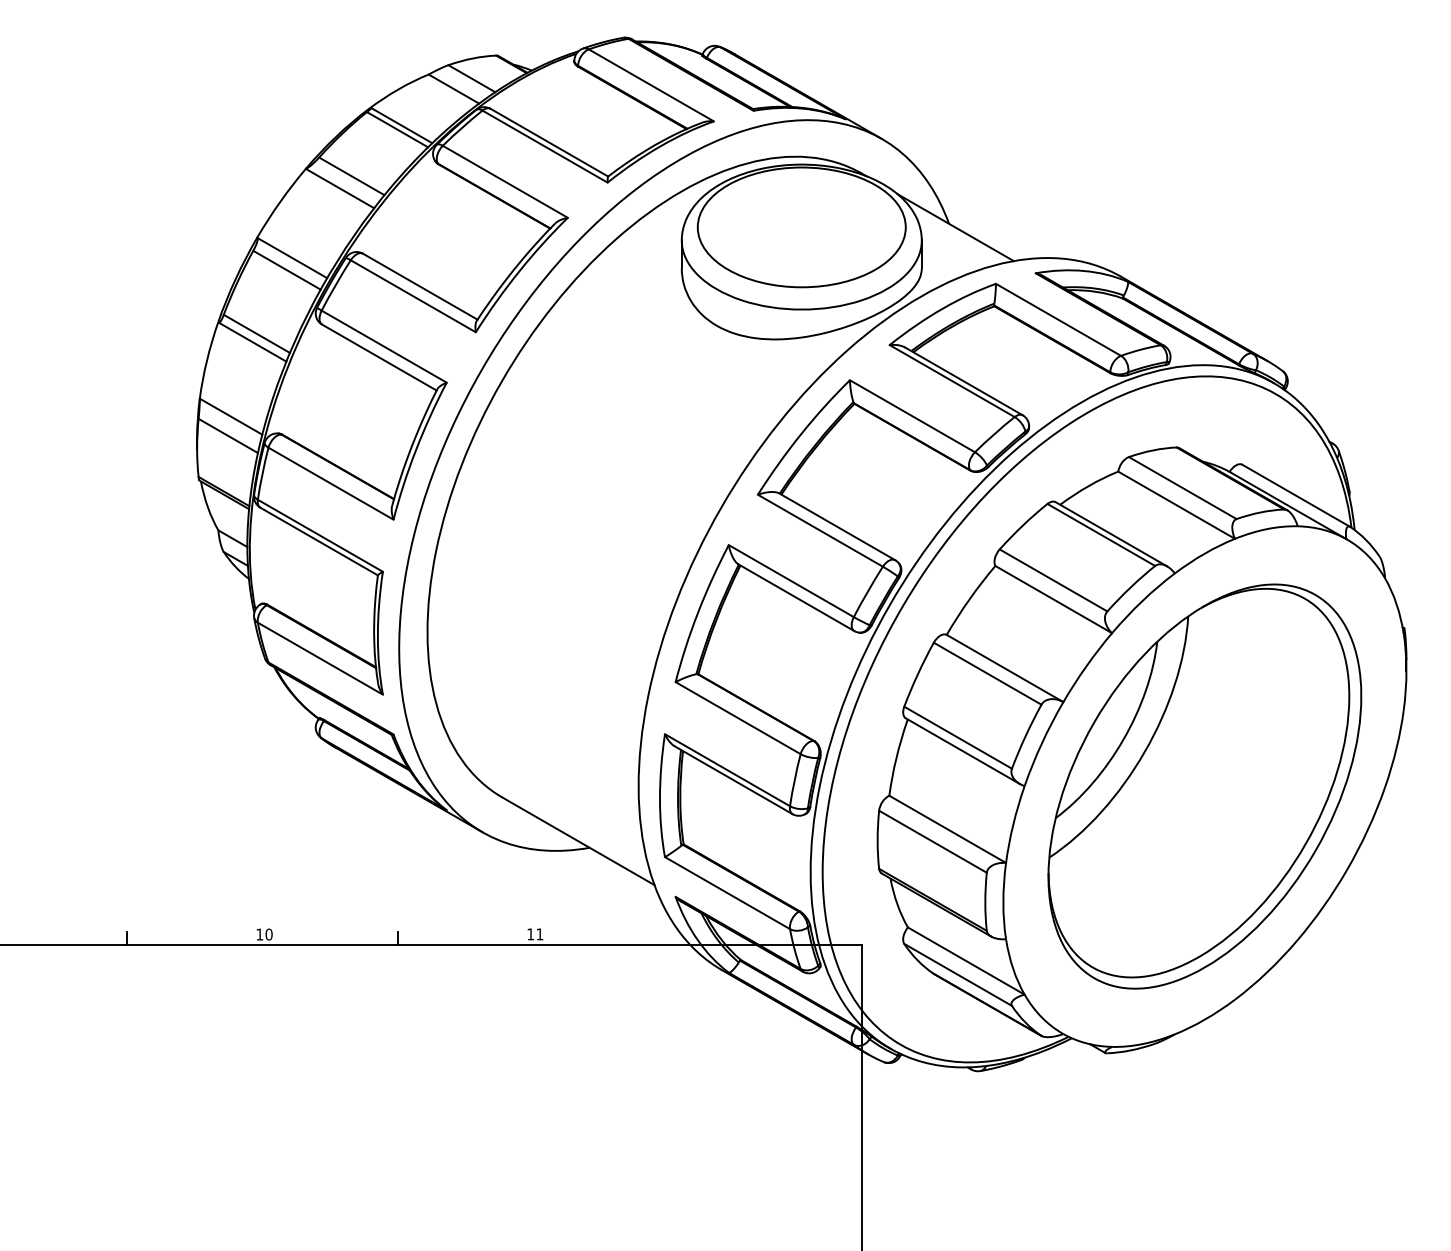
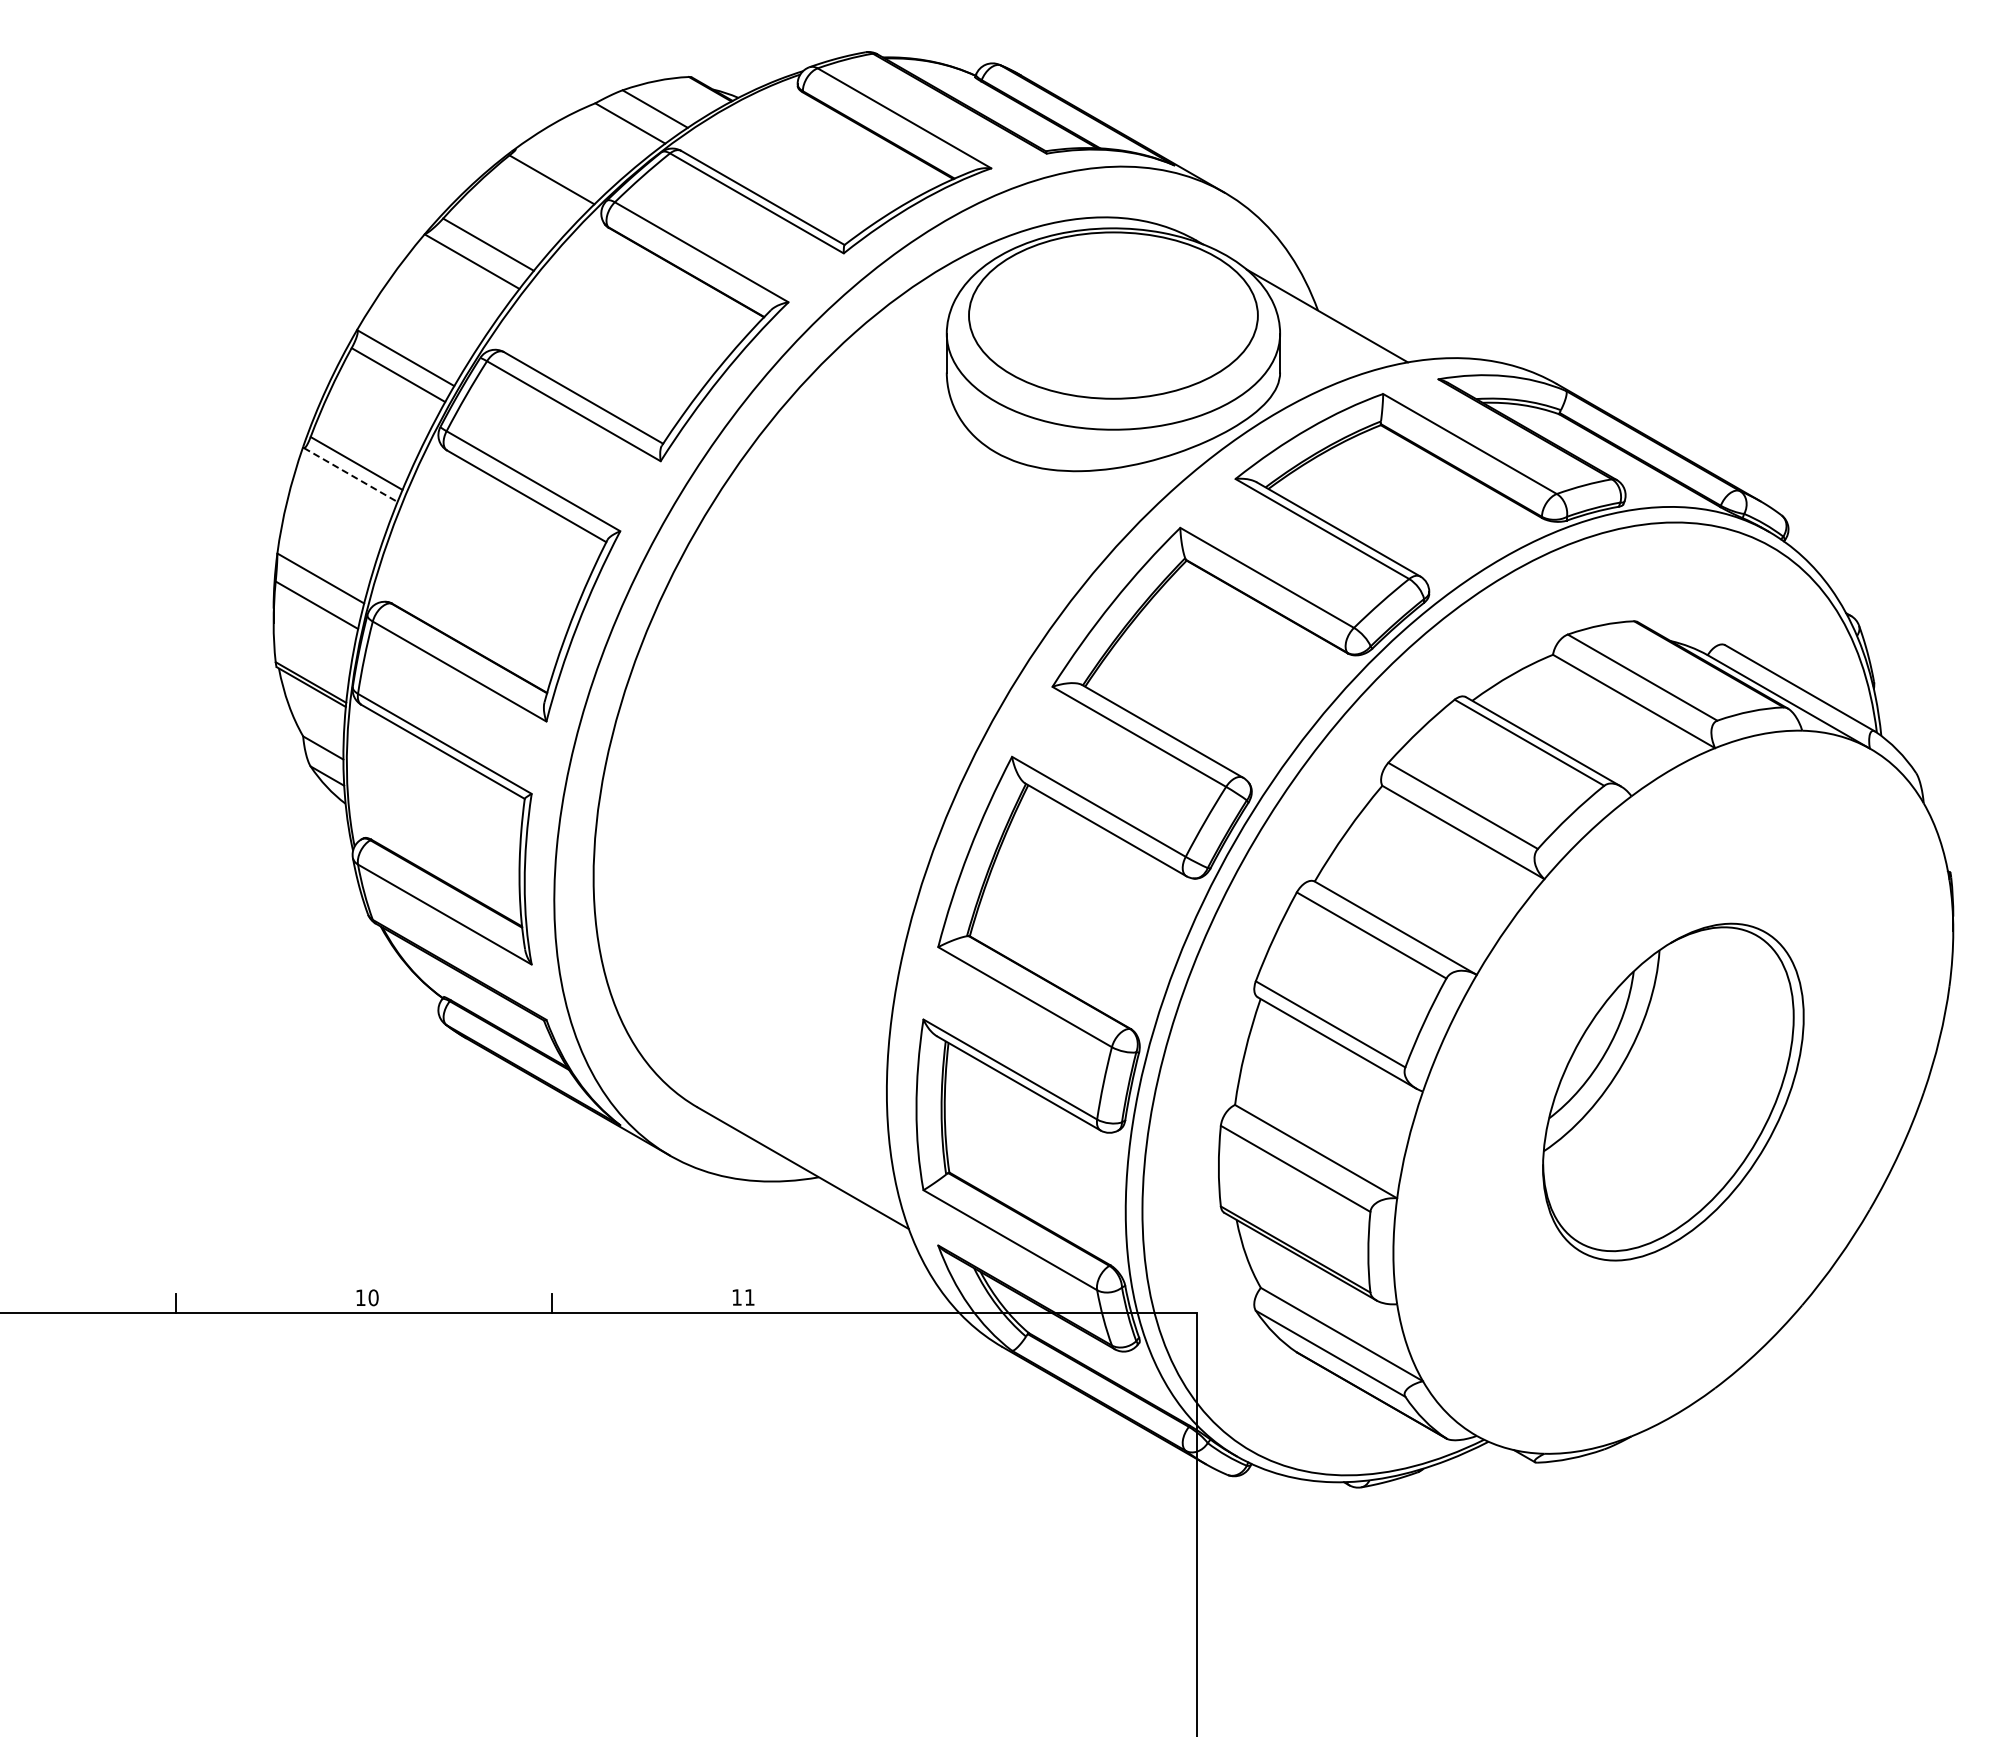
line: (401, 125) -> (557, 173), removed
line: (253, 342) -> (351, 475), solid -> dashed
part: (1205, 786) -> (1673, 1091), size x0.6

